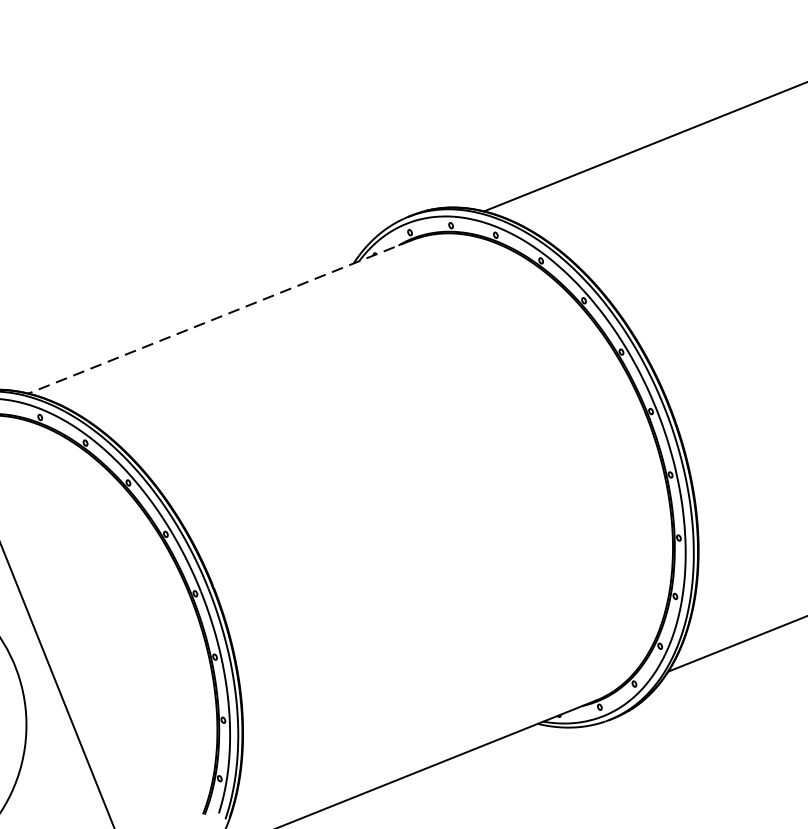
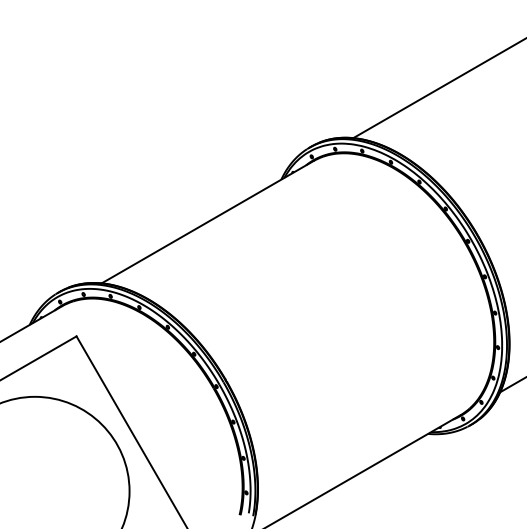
line: (219, 317) -> (207, 222), dashed -> solid

